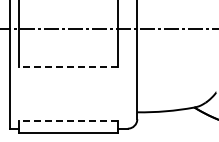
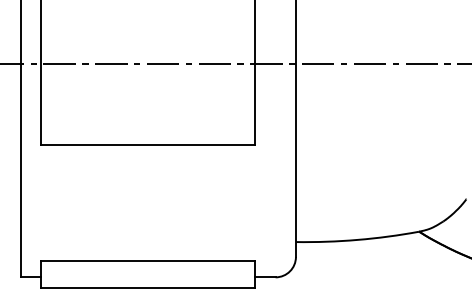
line: (68, 67) -> (147, 145), dashed -> solid
line: (68, 121) -> (147, 261), dashed -> solid

